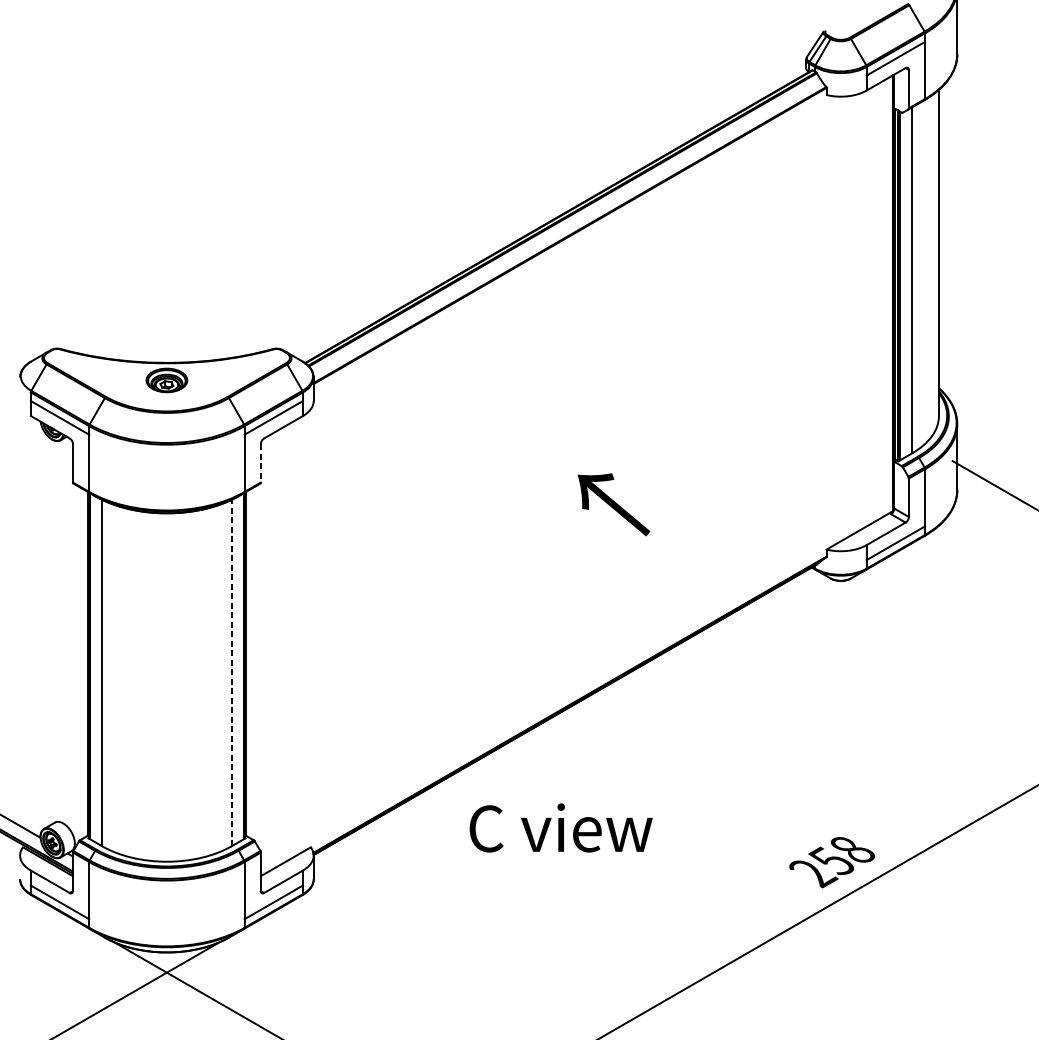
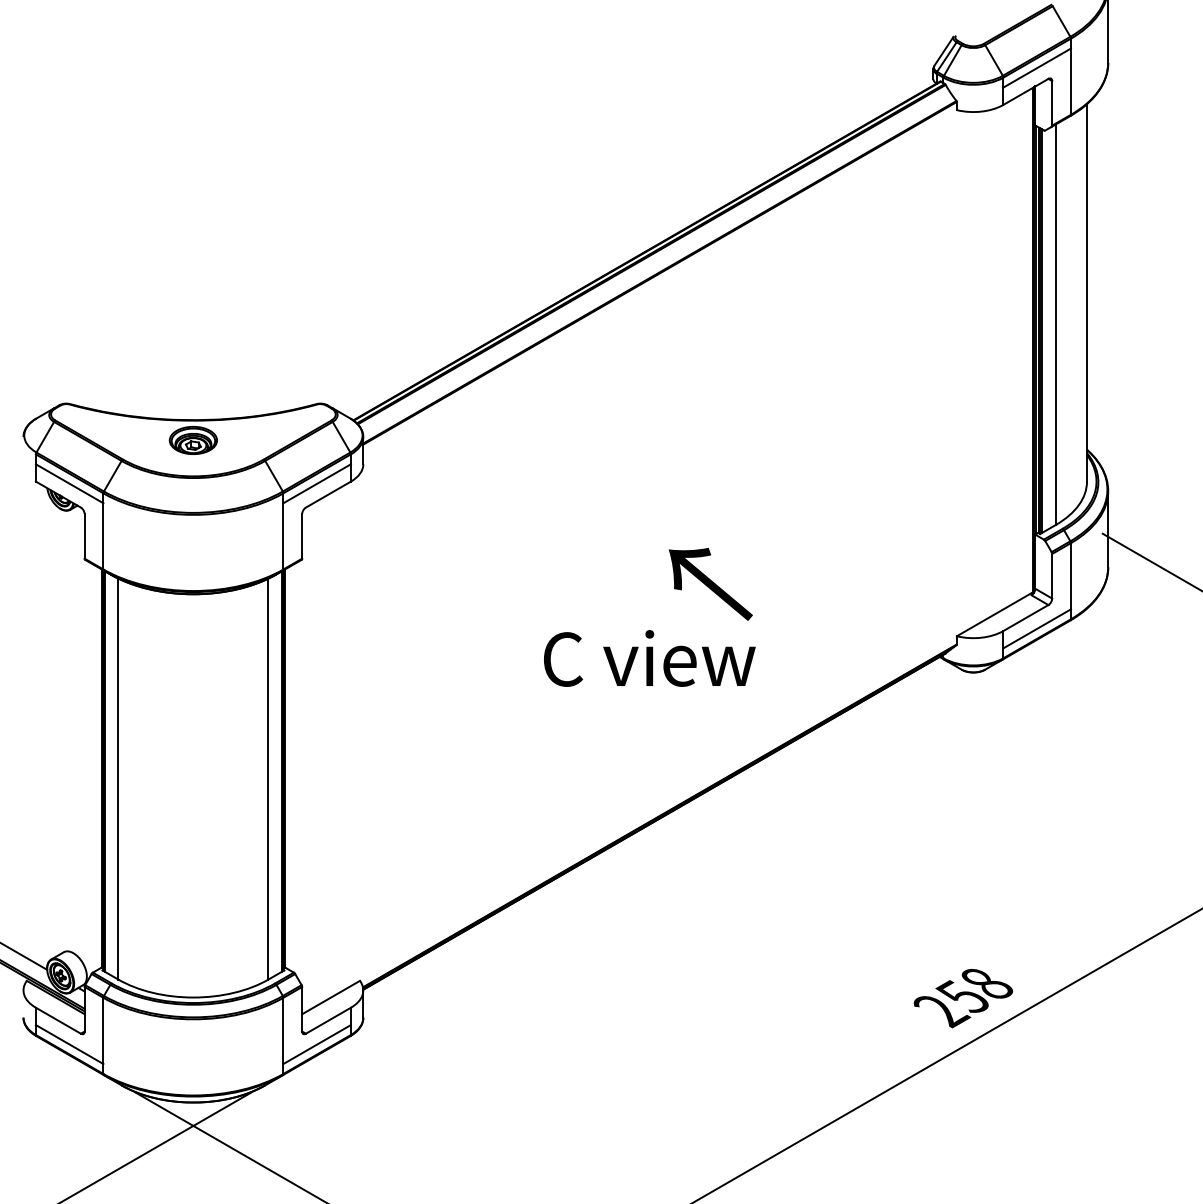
line: (261, 463) -> (302, 536), dashed -> solid
line: (231, 672) -> (268, 778), dashed -> solid
text: (560, 828) -> (649, 658), moved

